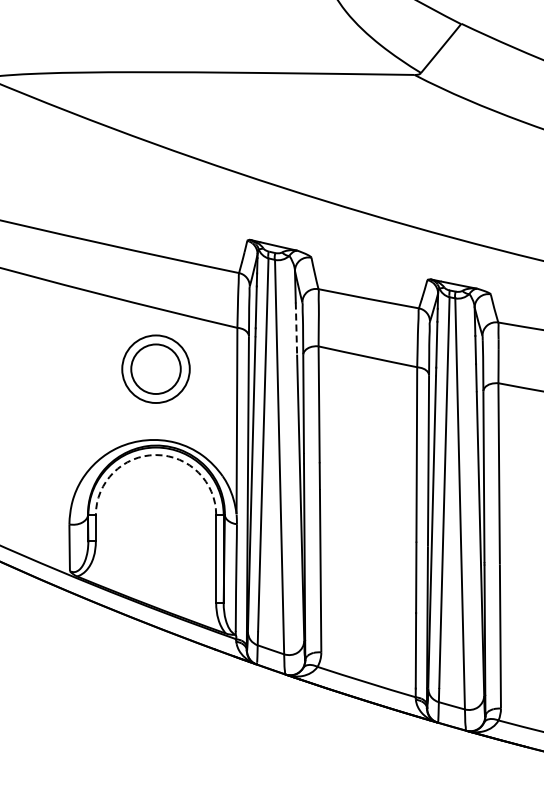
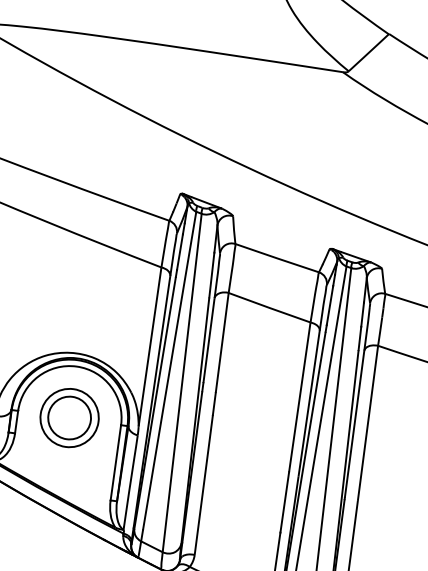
line: (296, 329) -> (211, 275), dashed -> solid
part: (155, 368) -> (69, 417), moved
arc: (156, 455) -> (77, 367), dashed -> solid

